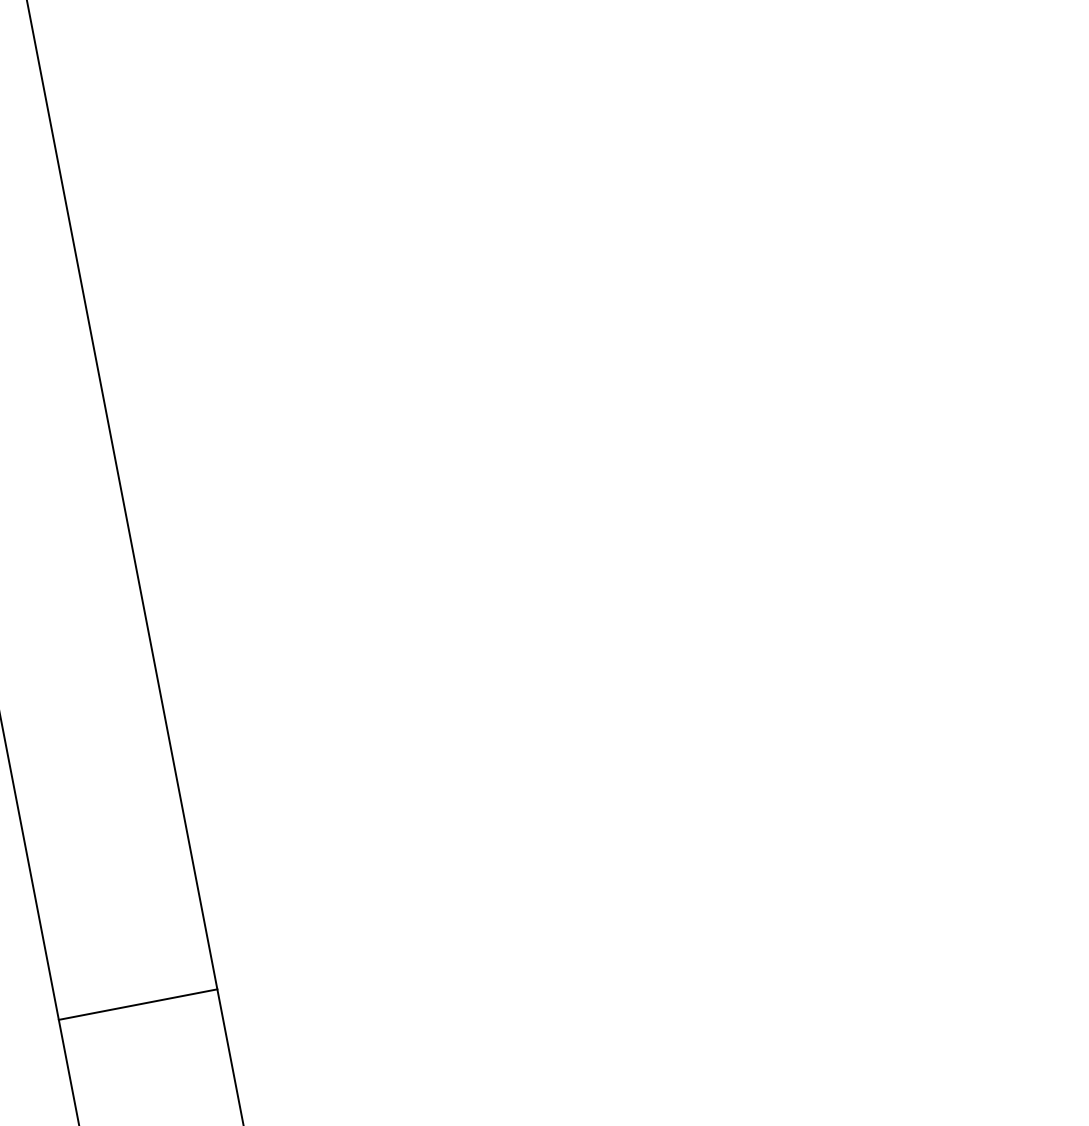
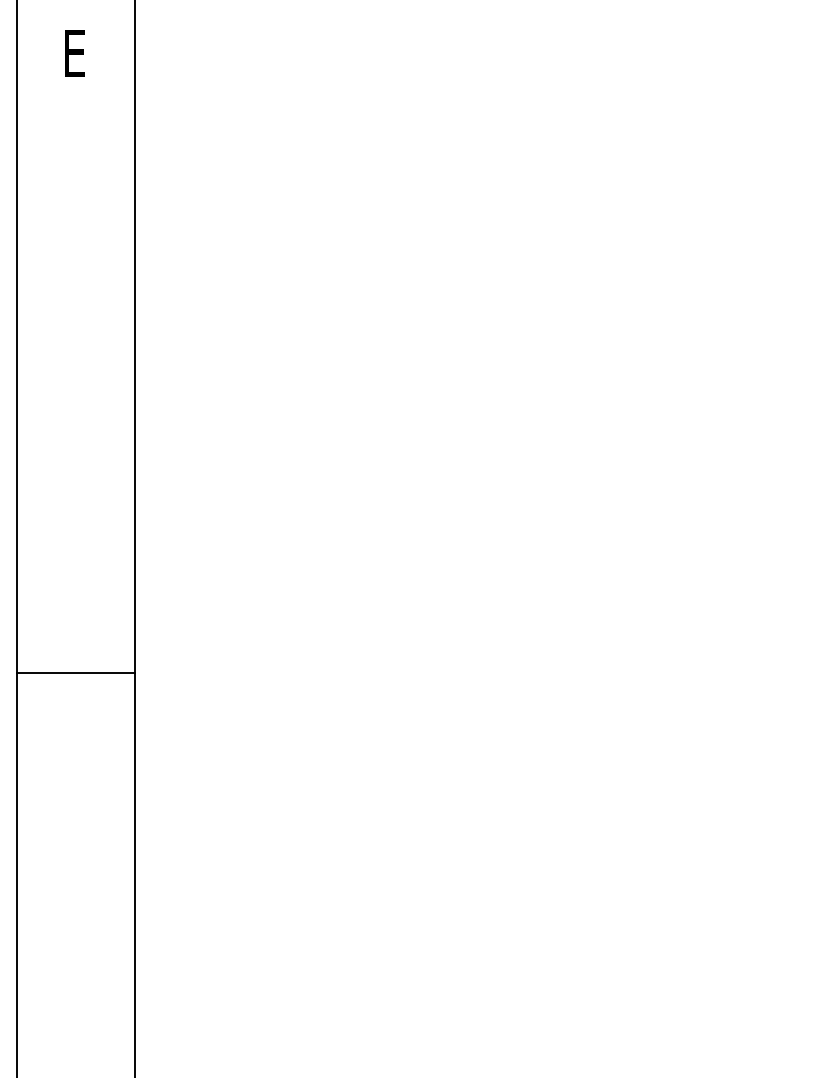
line: (137, 1004) -> (75, 672), moved

